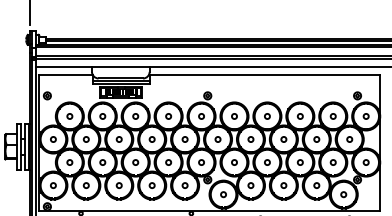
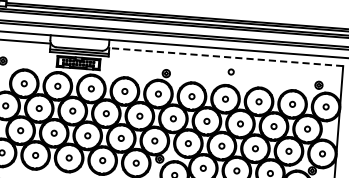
line: (264, 75) -> (225, 57), solid -> dashed
circle: (270, 89) -> (230, 72), added

